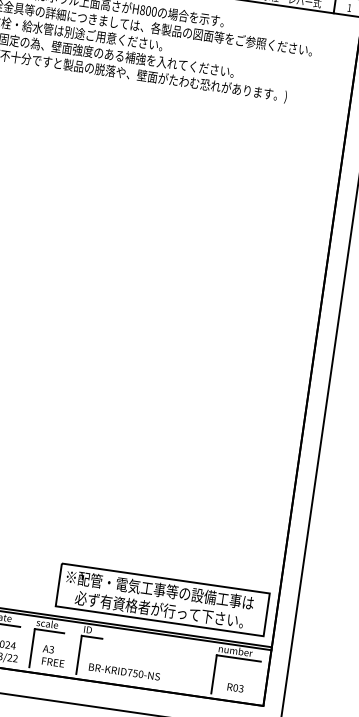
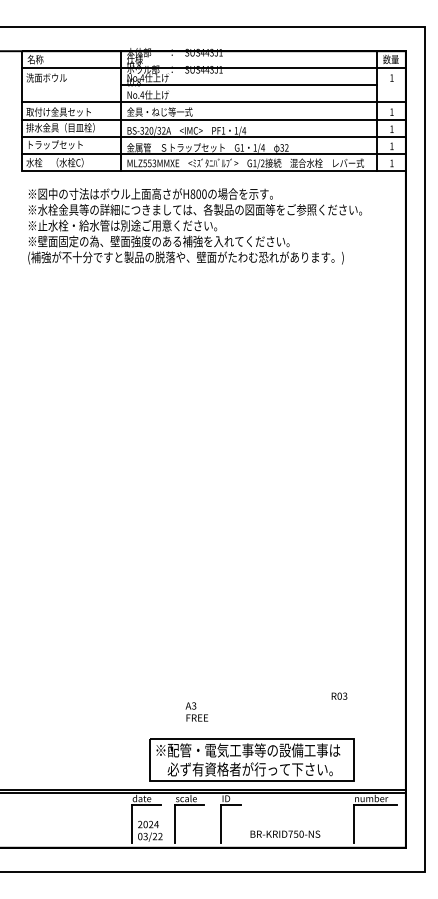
part: (162, 599) -> (251, 759), moved
text: (53, 655) -> (196, 711), moved
text: (124, 671) -> (285, 833), moved
text: (235, 687) -> (339, 695), moved

